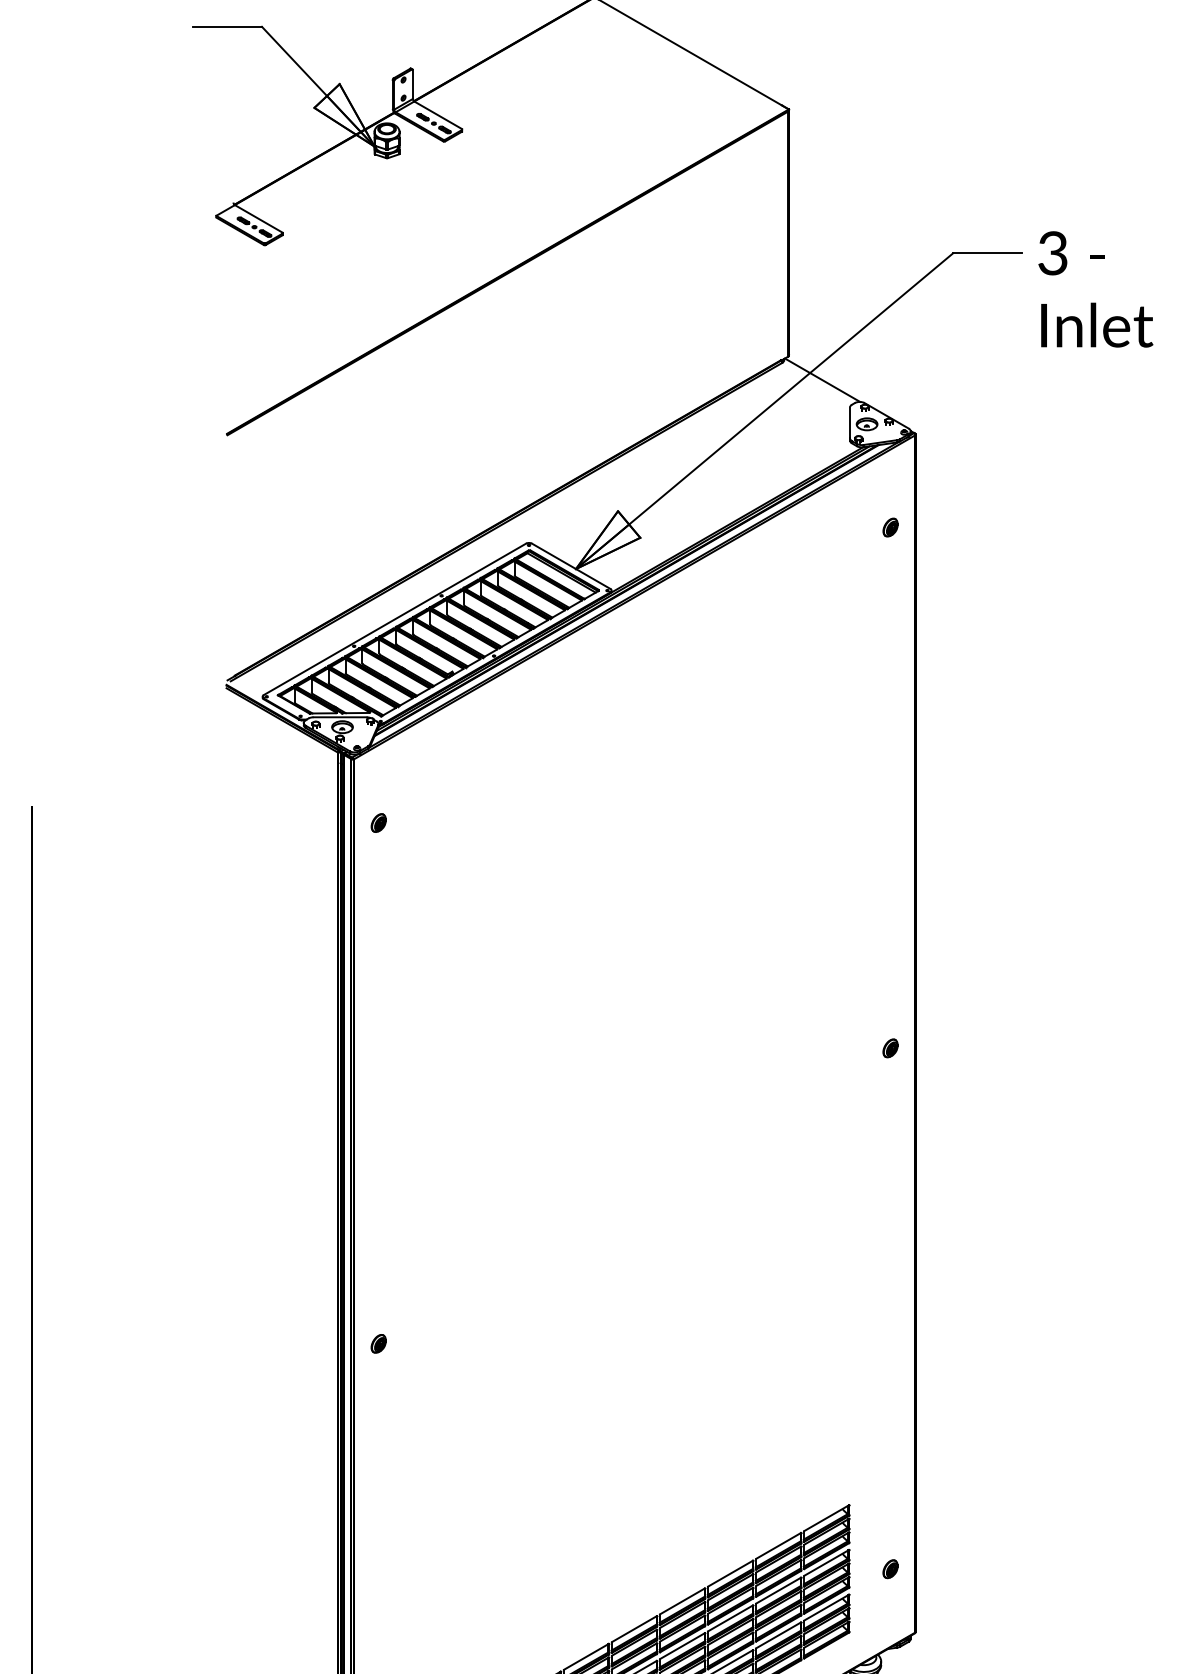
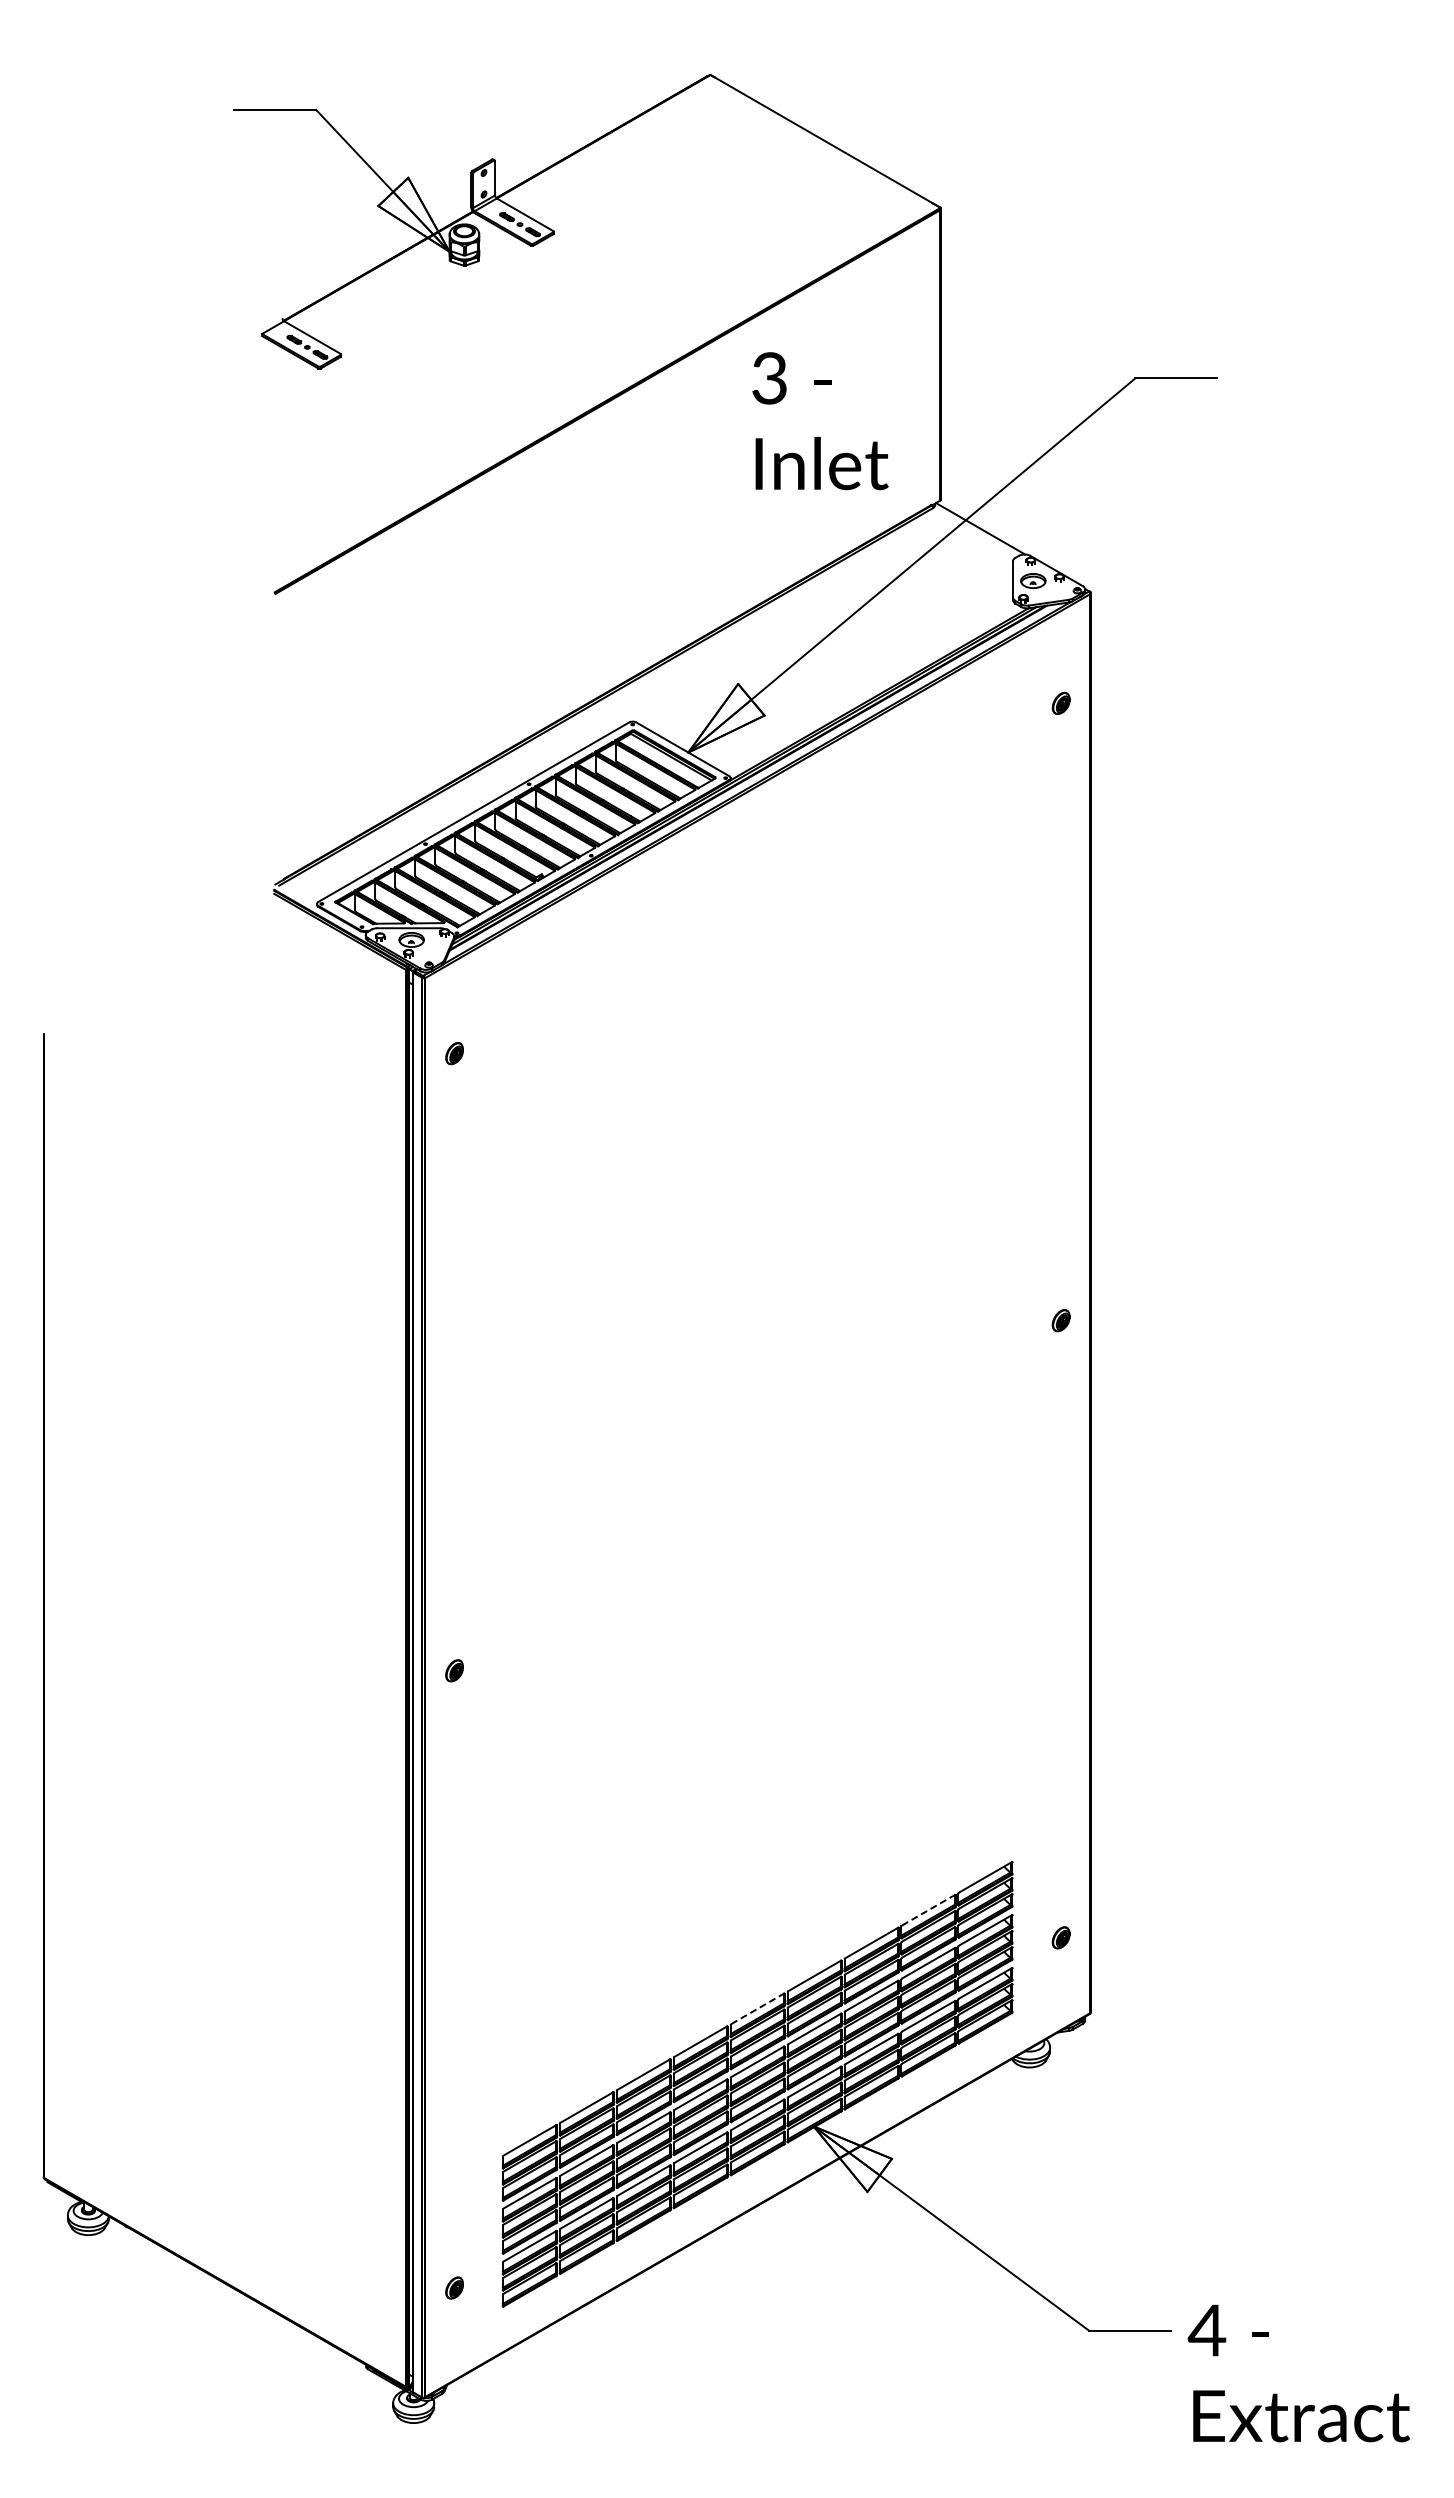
text: (1095, 289) -> (820, 421), moved
line: (778, 1546) -> (928, 1910), solid -> dashed
line: (634, 1628) -> (757, 2008), solid -> dashed

